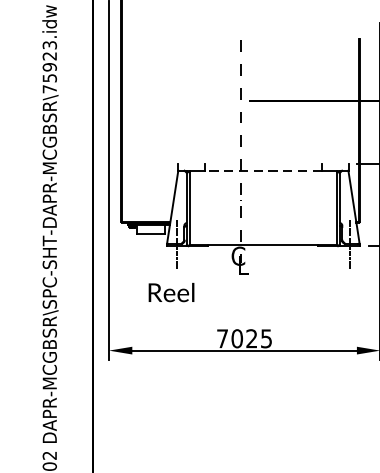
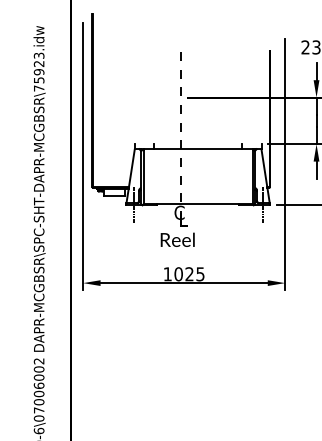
line: (263, 171) -> (198, 149), dashed -> solid
text: (171, 292) -> (177, 239), moved
text: (222, 339) -> (167, 274), 7025 -> 1025

